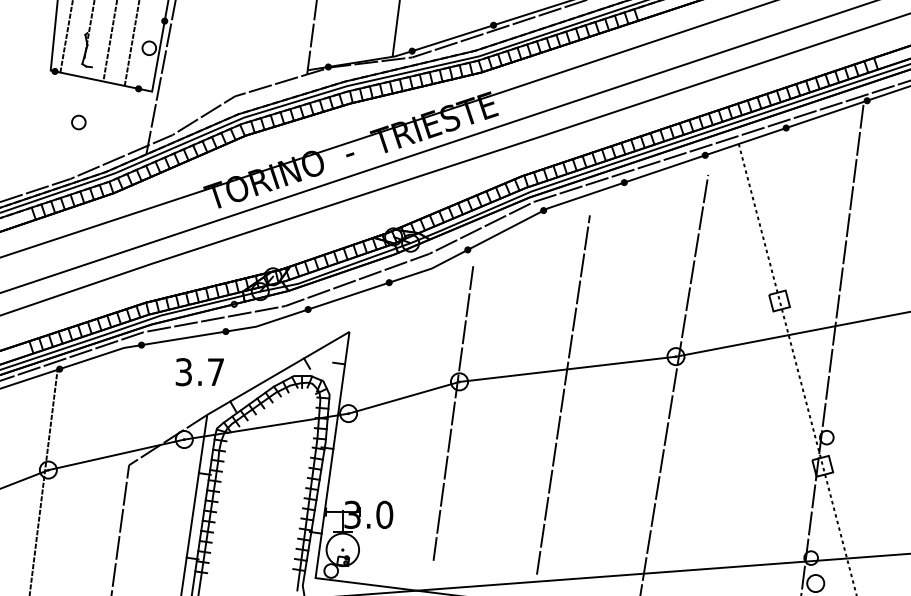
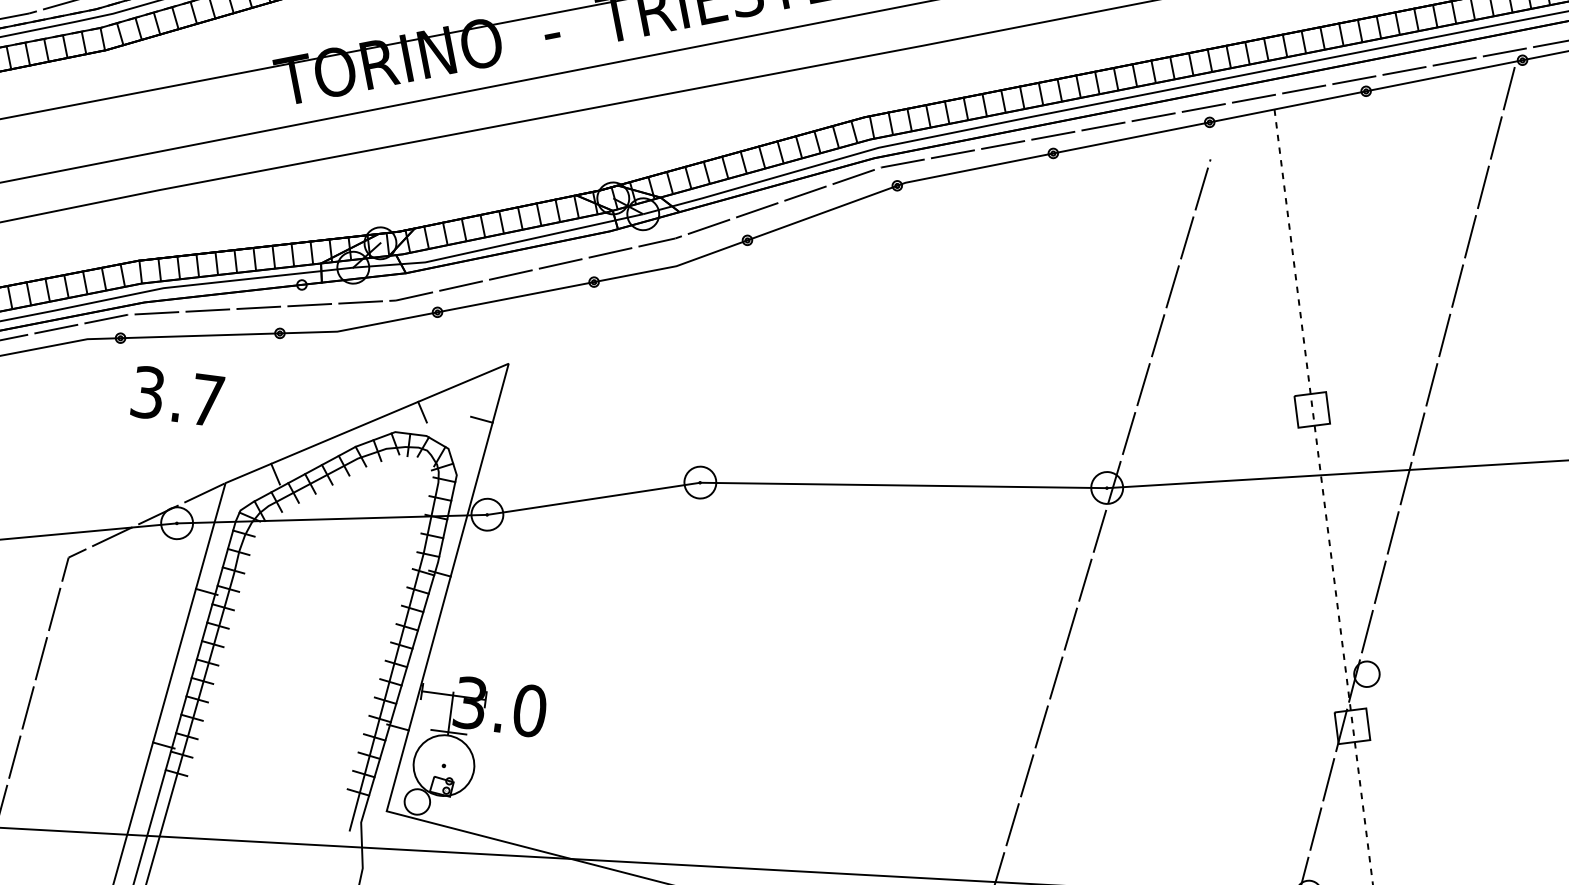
text: (199, 372) -> (176, 397), moved
line: (562, 394) -> (887, 530), removed
line: (453, 412) -> (681, 537), removed

